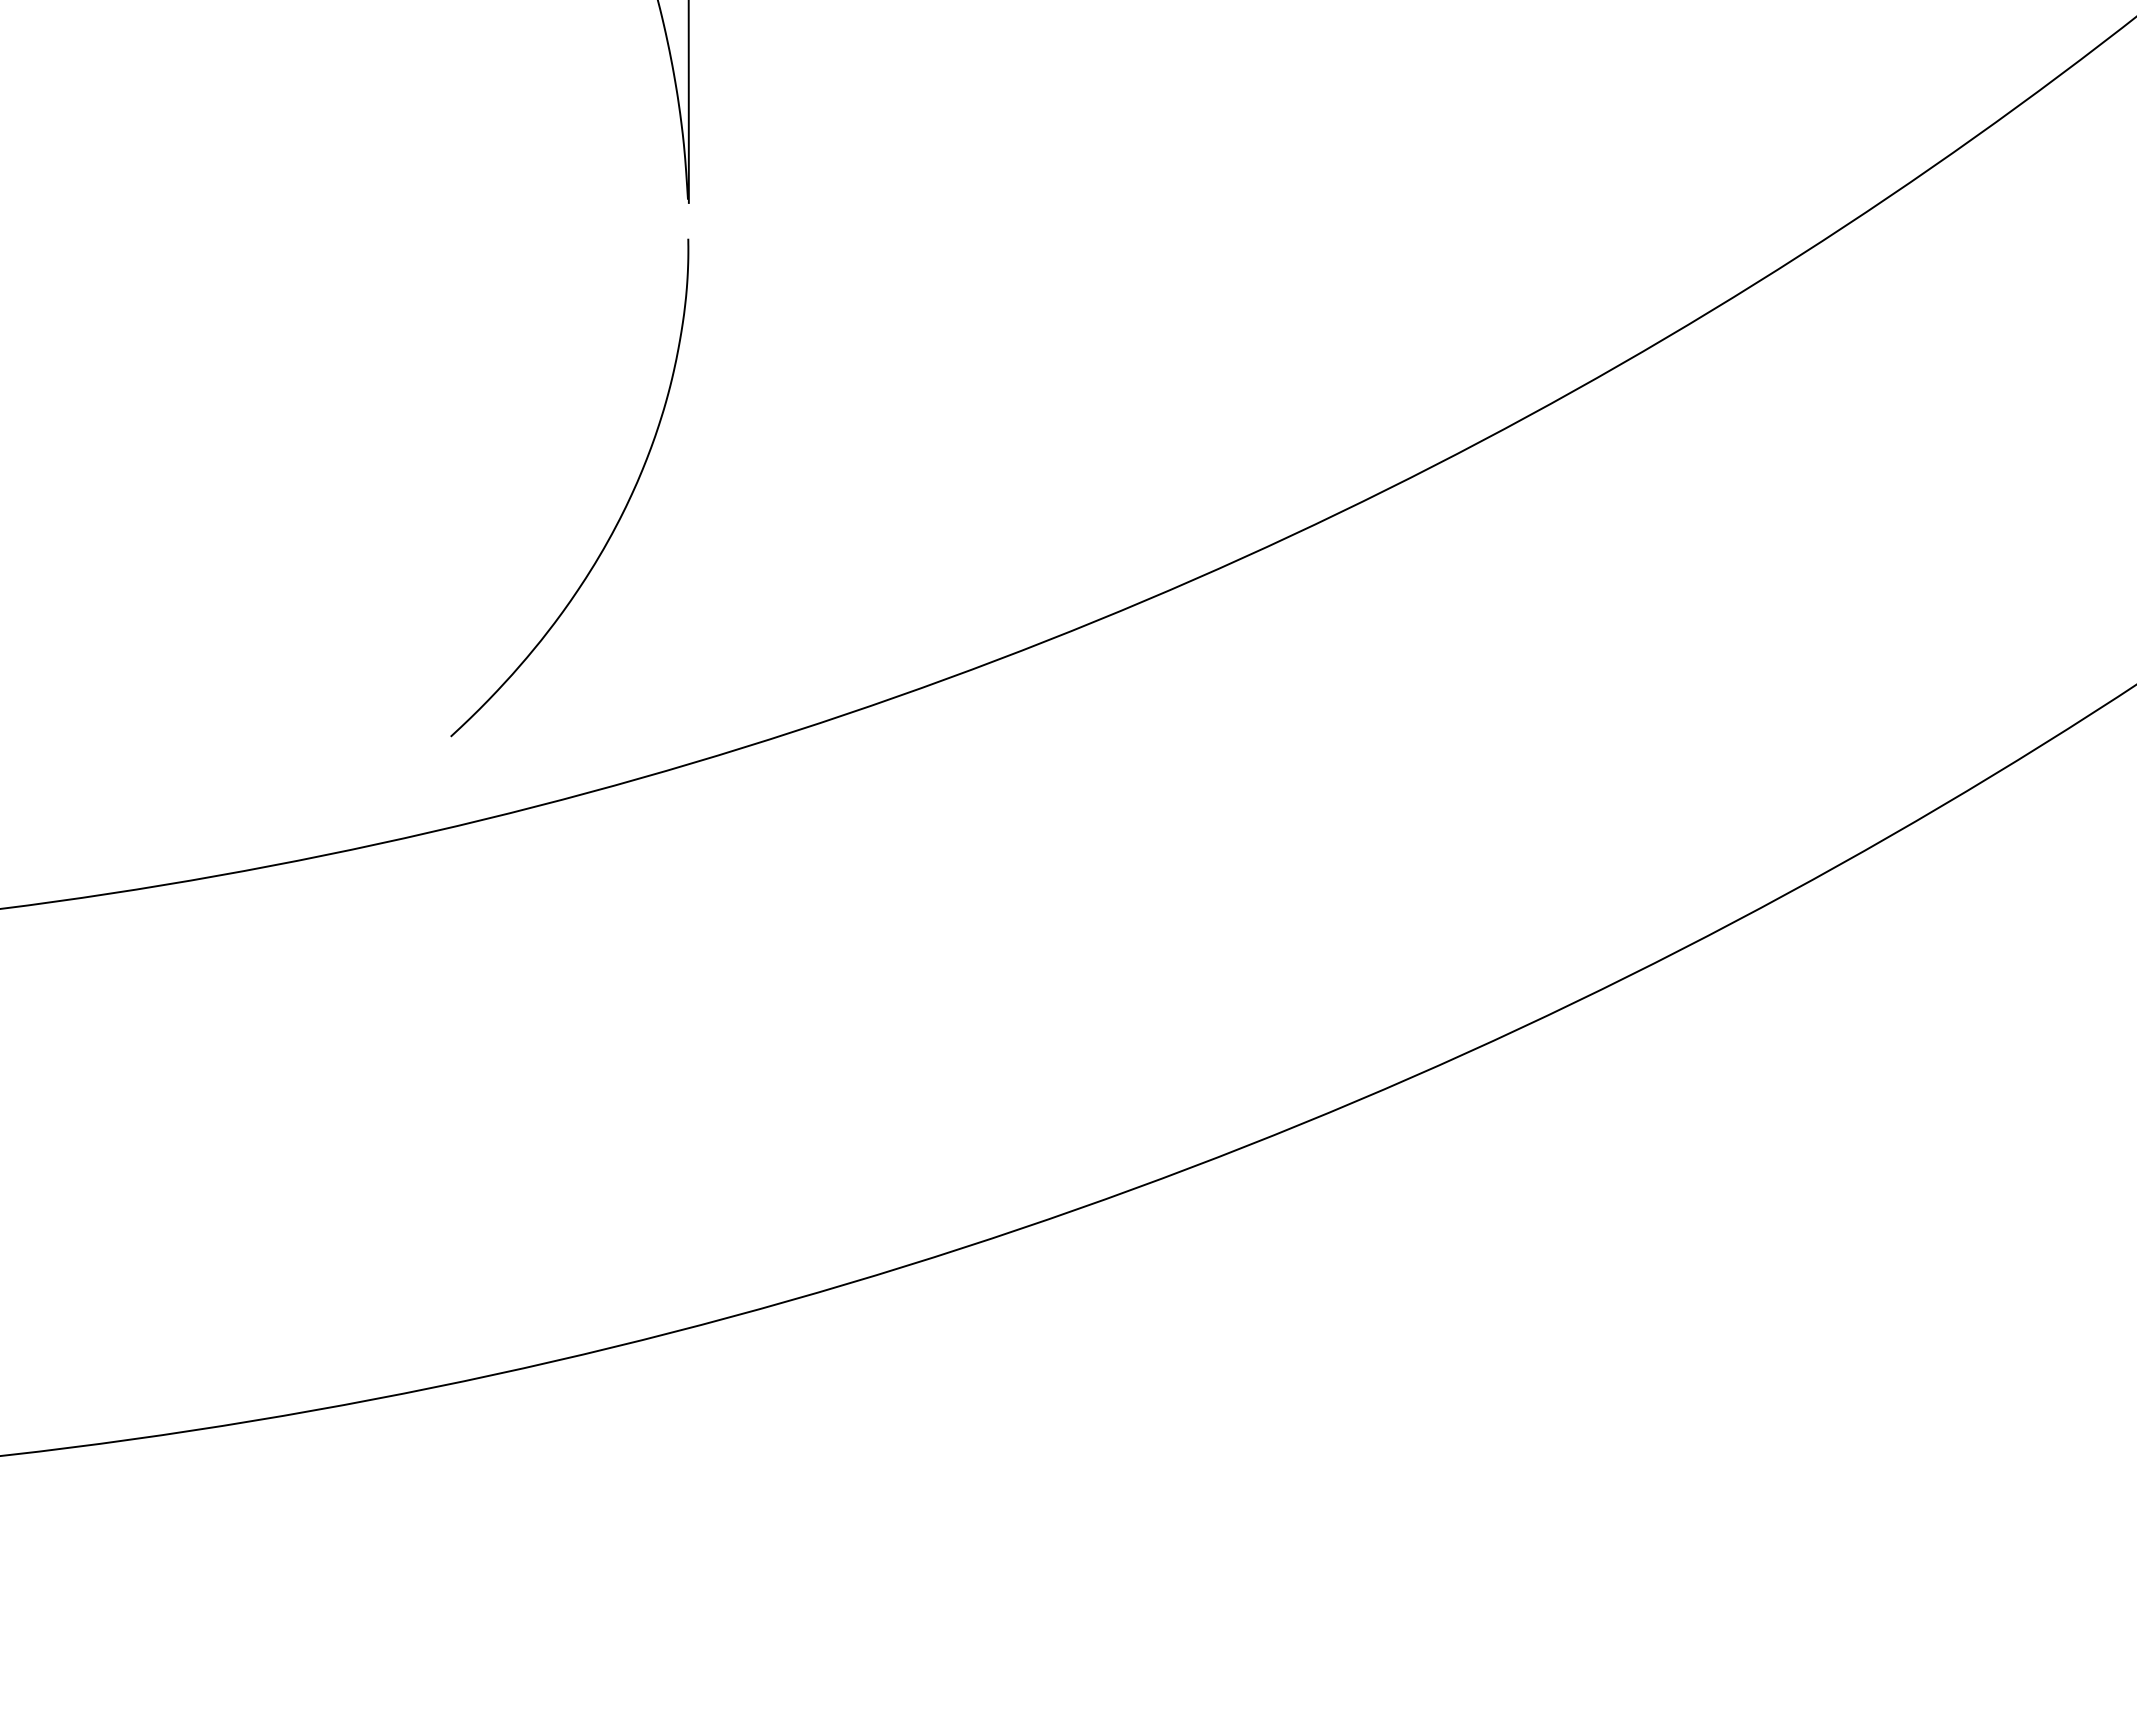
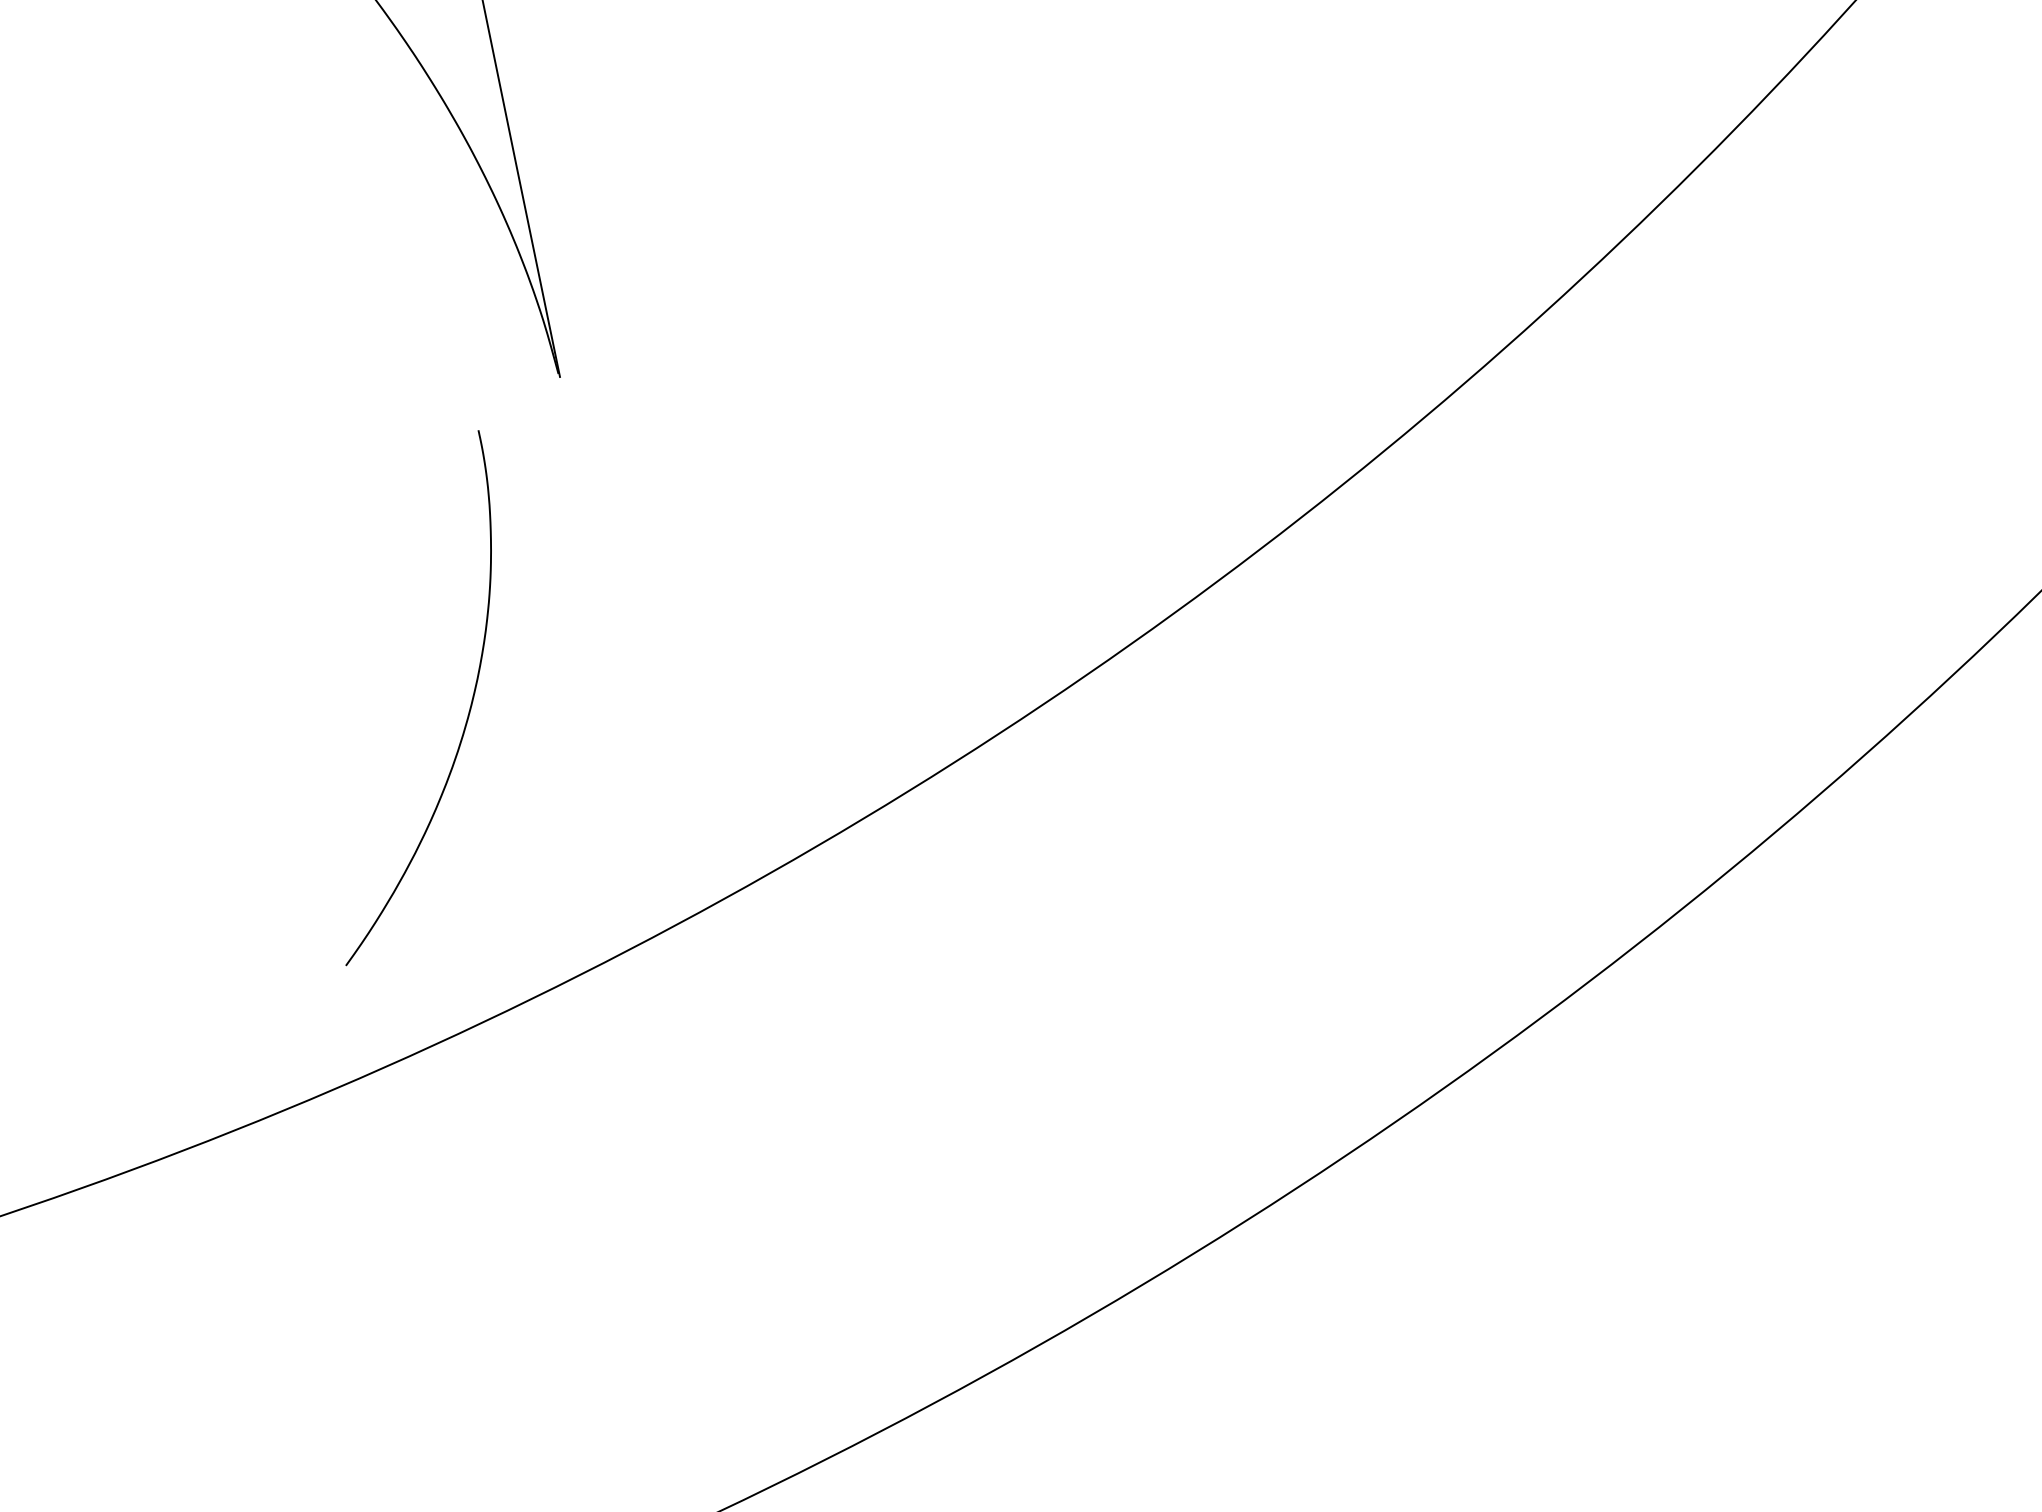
curve: (621, 513) -> (468, 712), moved

